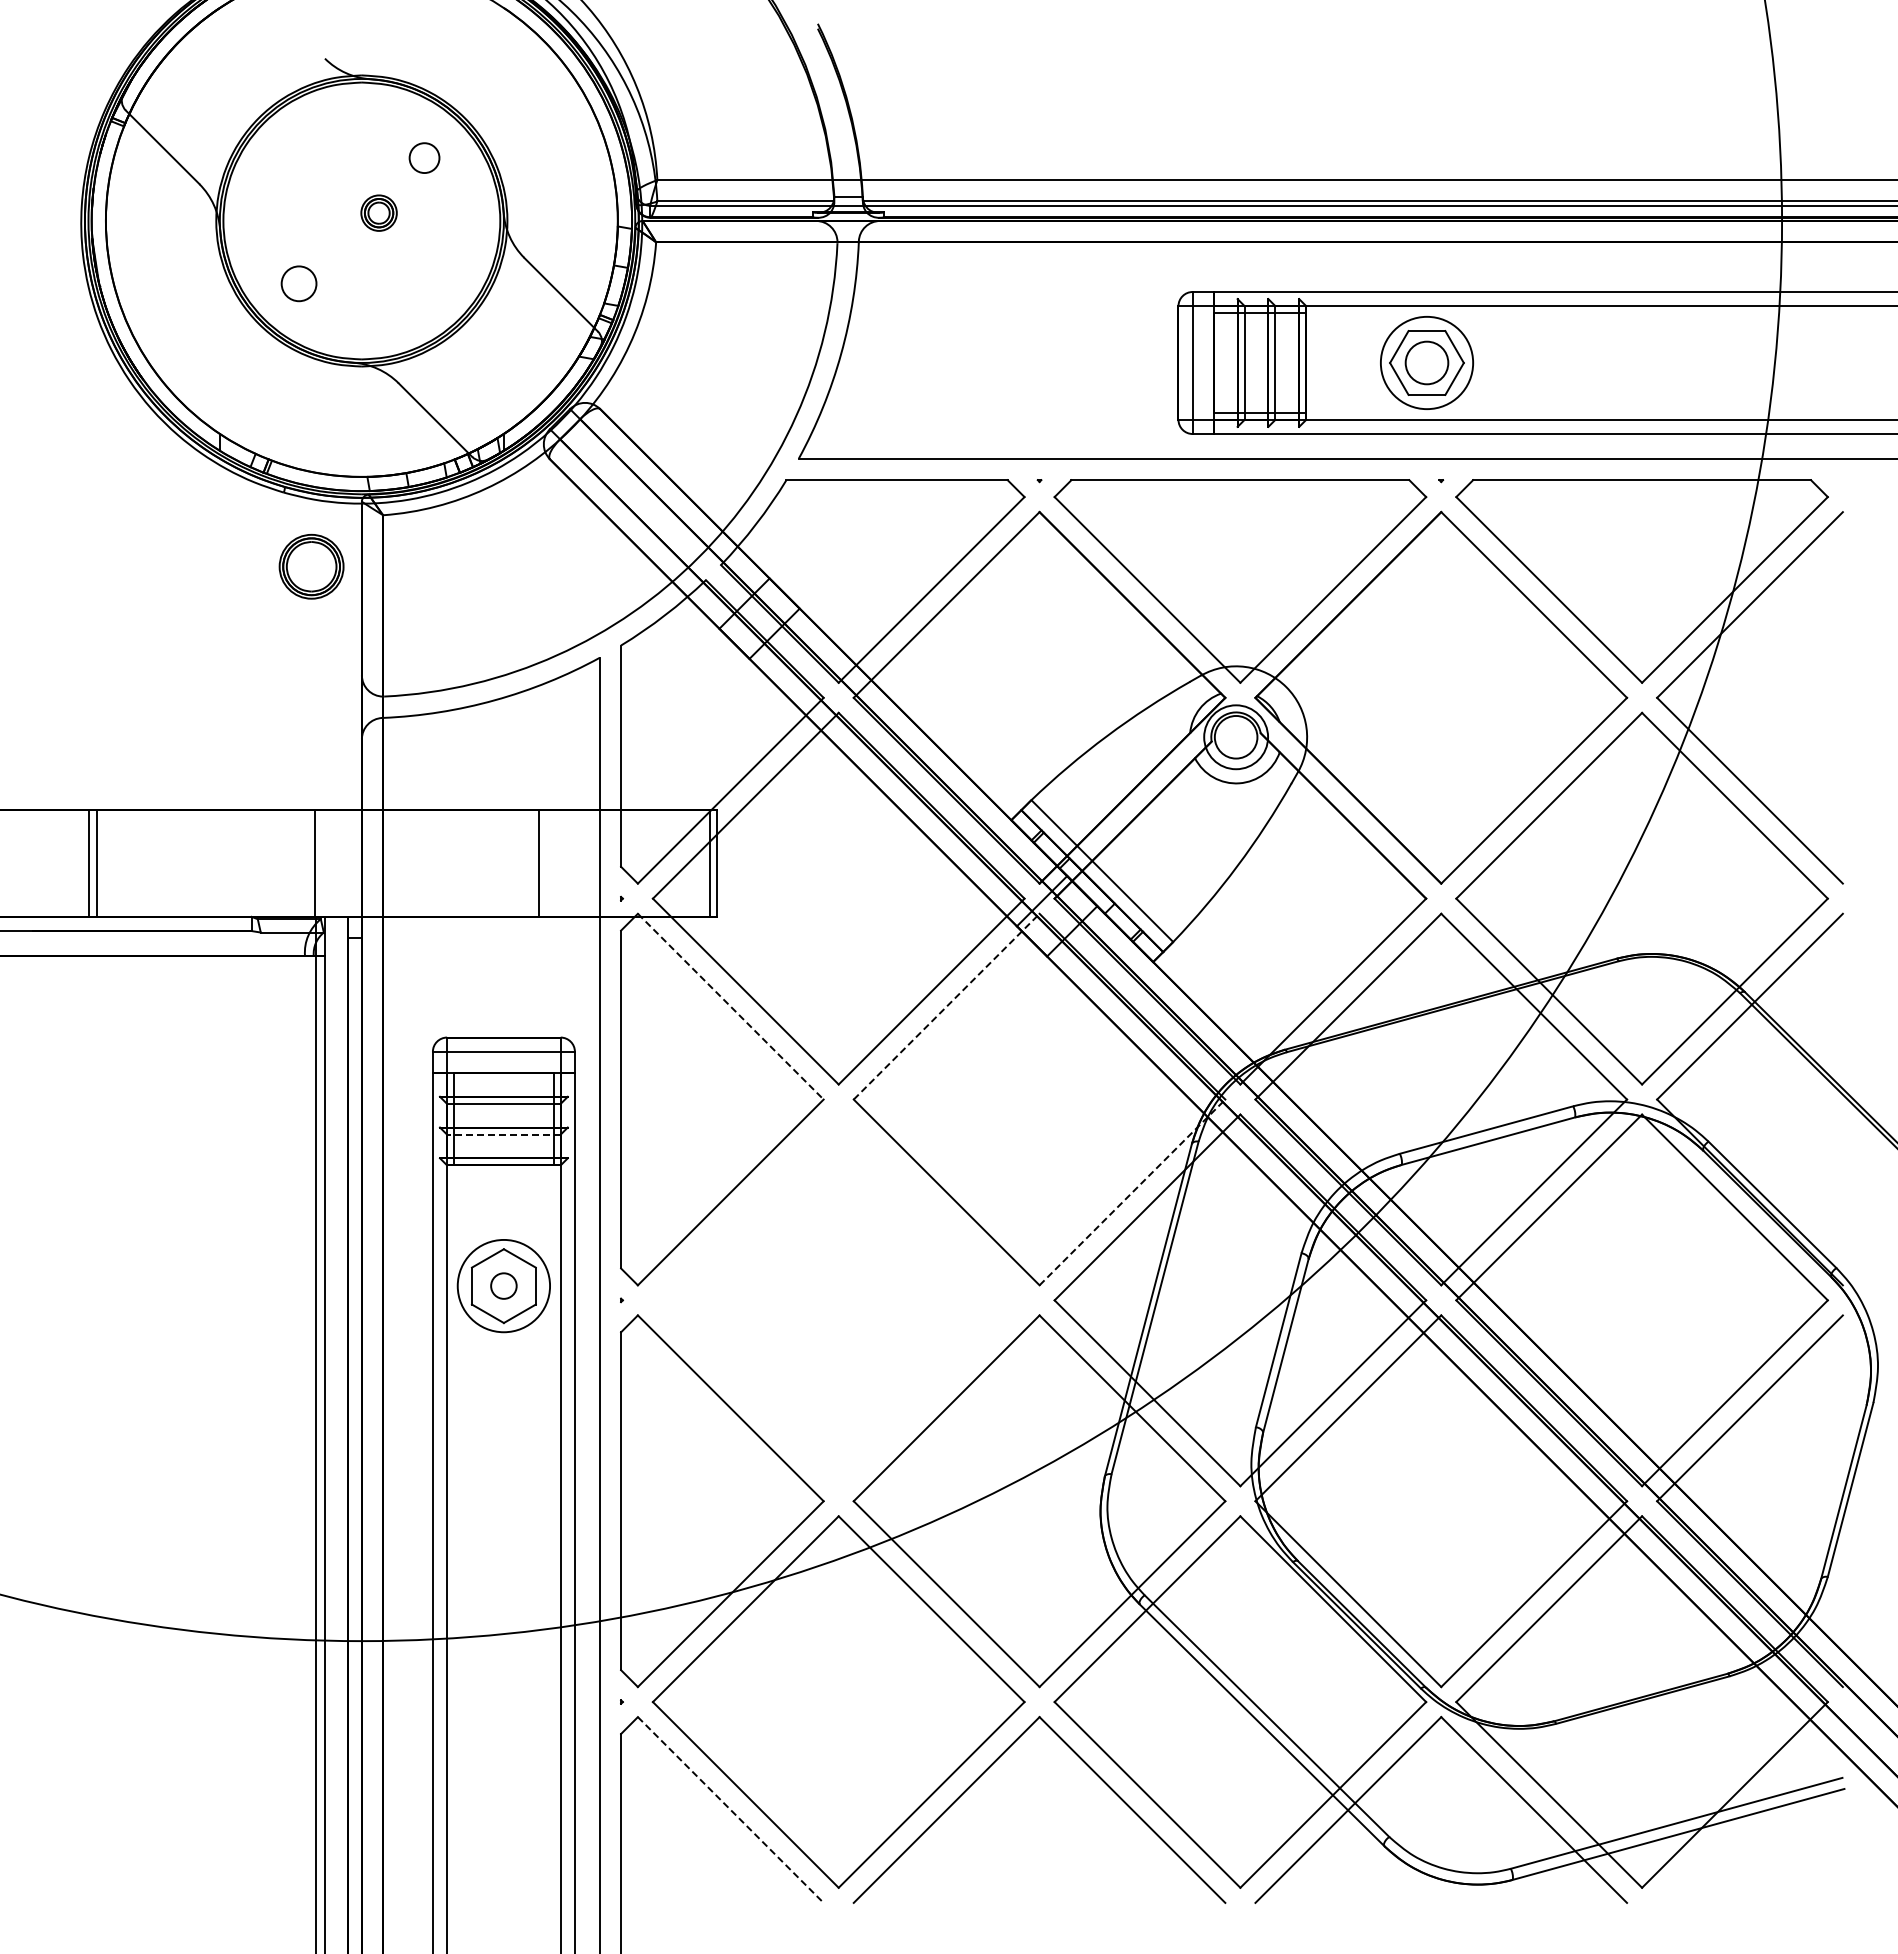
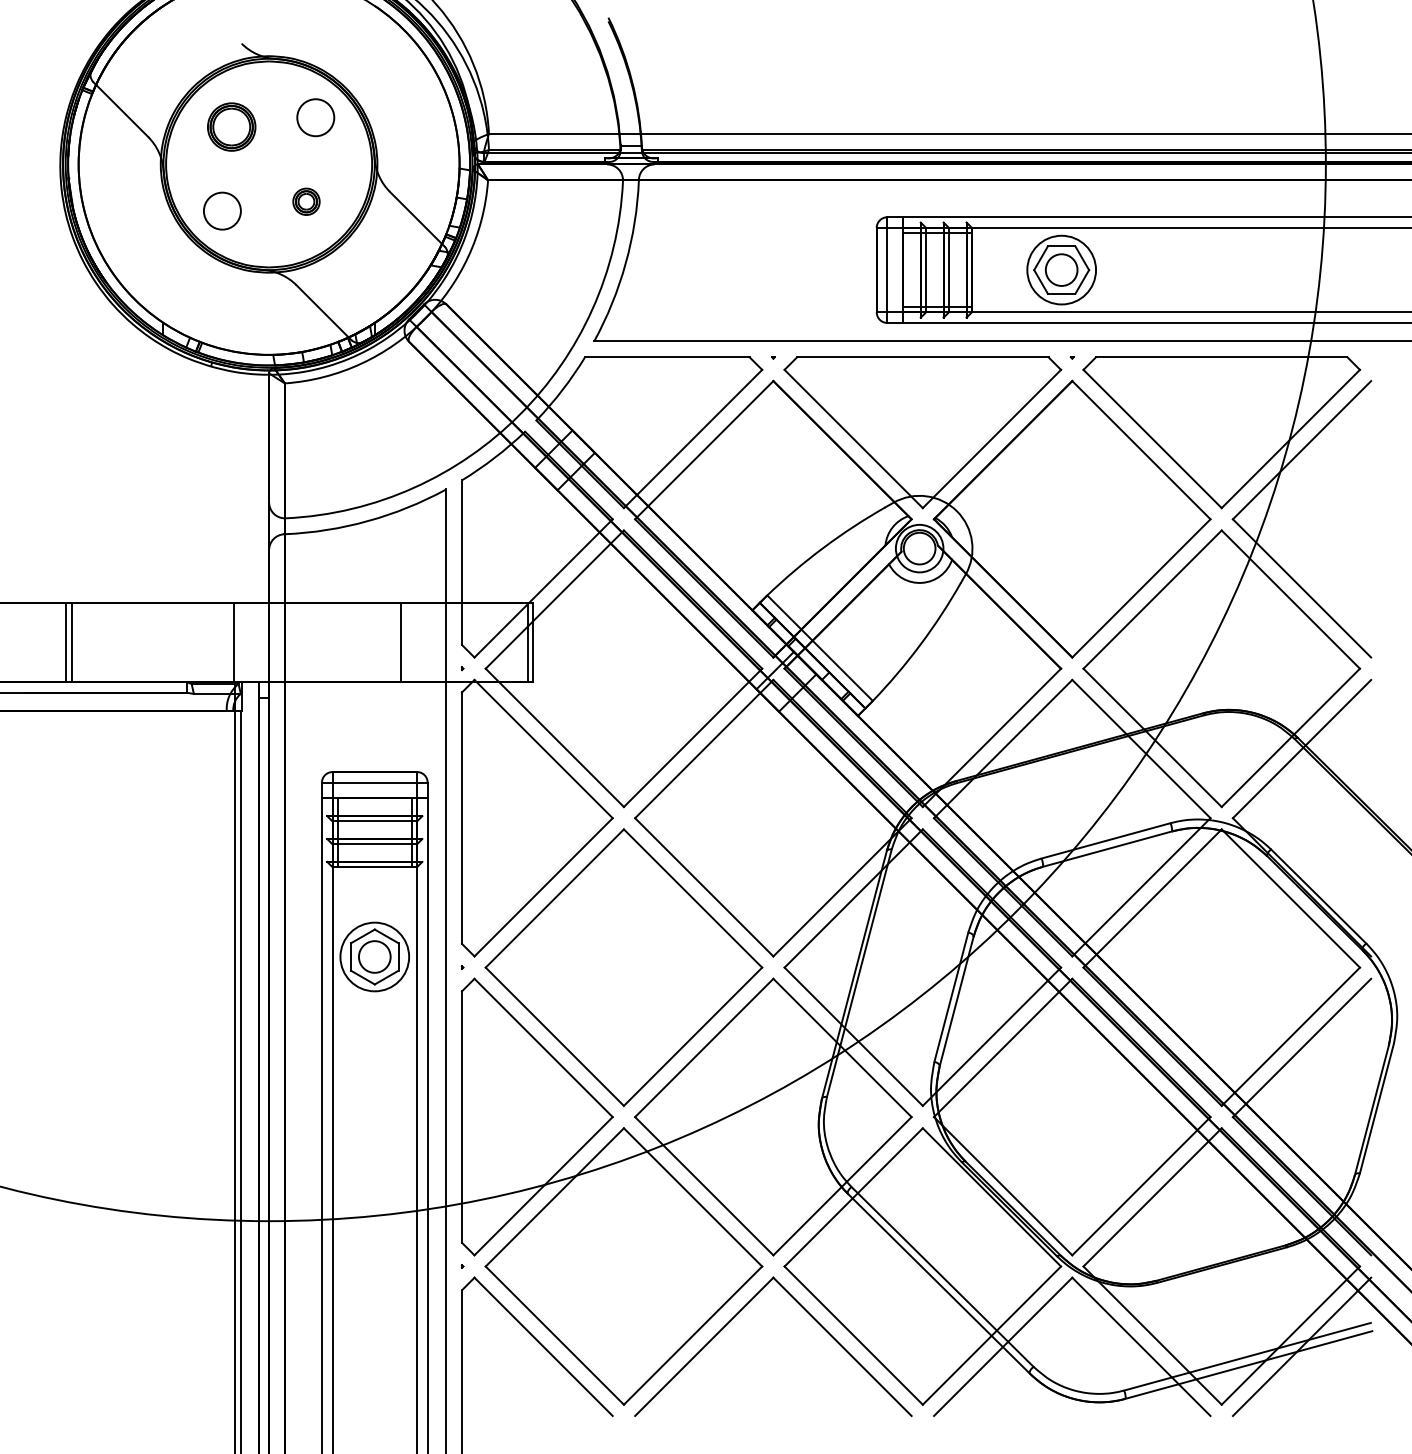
circle: (424, 157) -> (315, 117), size x1.67
part: (378, 212) -> (306, 201), moved
circle: (298, 283) -> (221, 210), size x1.43
part: (311, 566) -> (231, 126), moved
line: (947, 1006) -> (704, 748), dashed -> solid
line: (731, 1007) -> (544, 749), dashed -> solid
line: (503, 1134) -> (374, 844), dashed -> solid
line: (1132, 1192) -> (842, 887), dashed -> solid
circle: (503, 1285) -> (374, 956), size x1.67
part: (838, 1300) -> (623, 967), added
line: (1749, 1809) -> (1301, 1346), added
line: (731, 1810) -> (544, 1347), dashed -> solid

